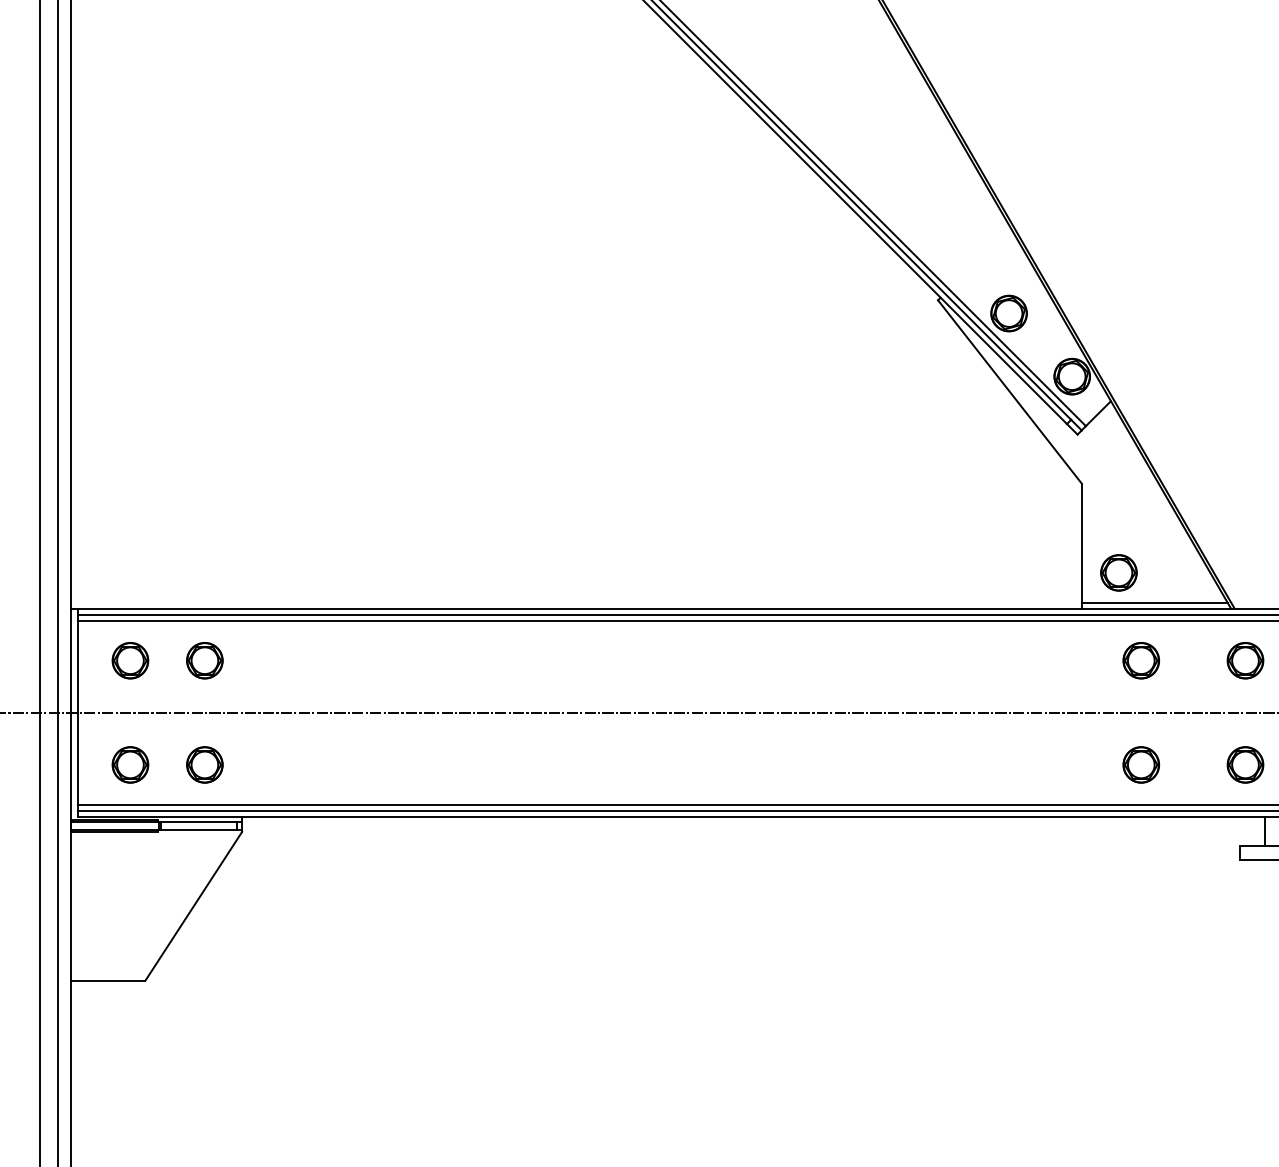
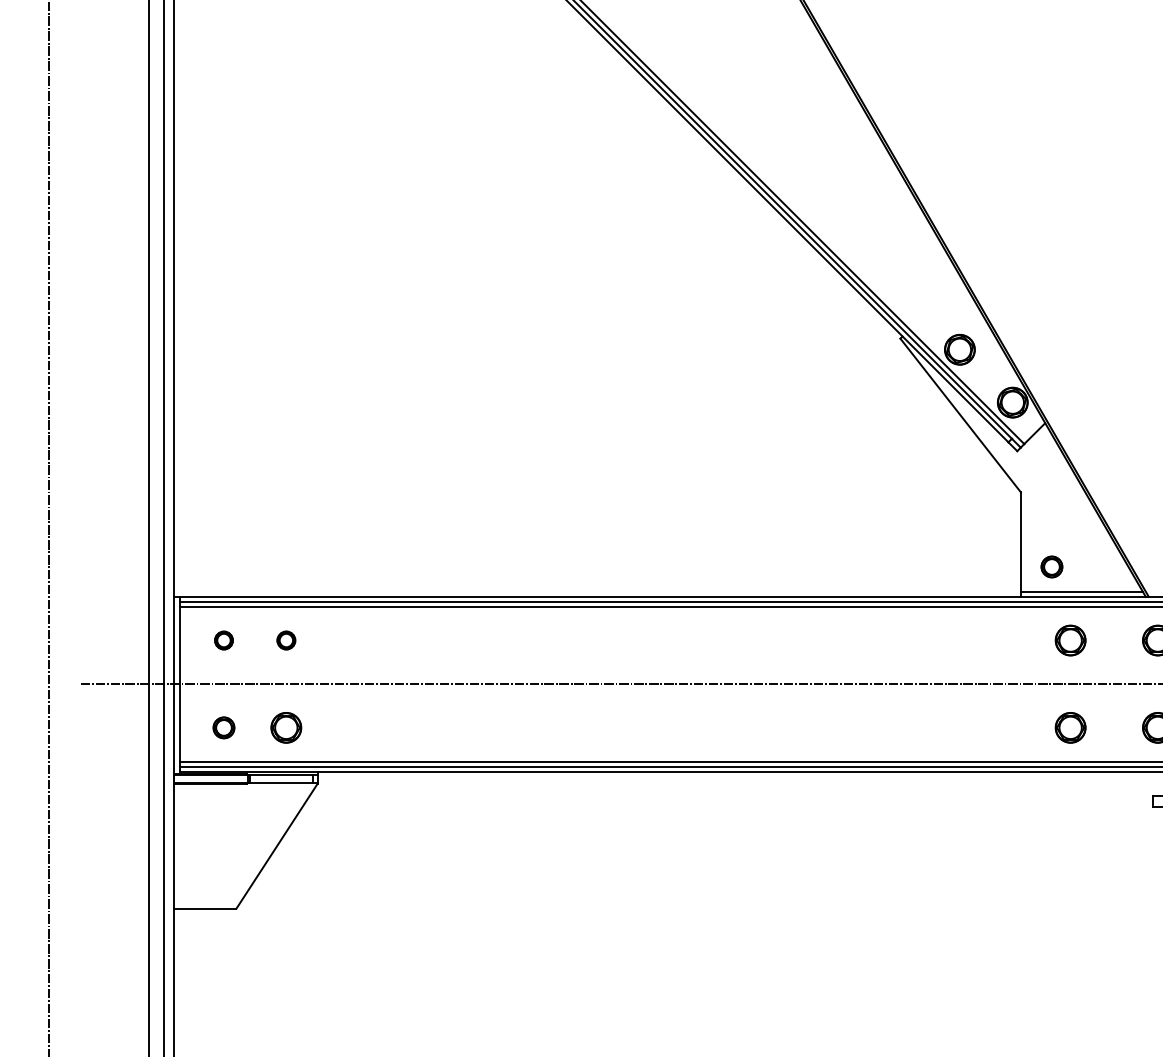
part: (1118, 572) -> (1051, 566), size x0.7
part: (129, 660) -> (223, 640), size x0.6
part: (205, 660) -> (286, 640), size x0.6
part: (129, 764) -> (223, 727), size x0.7

